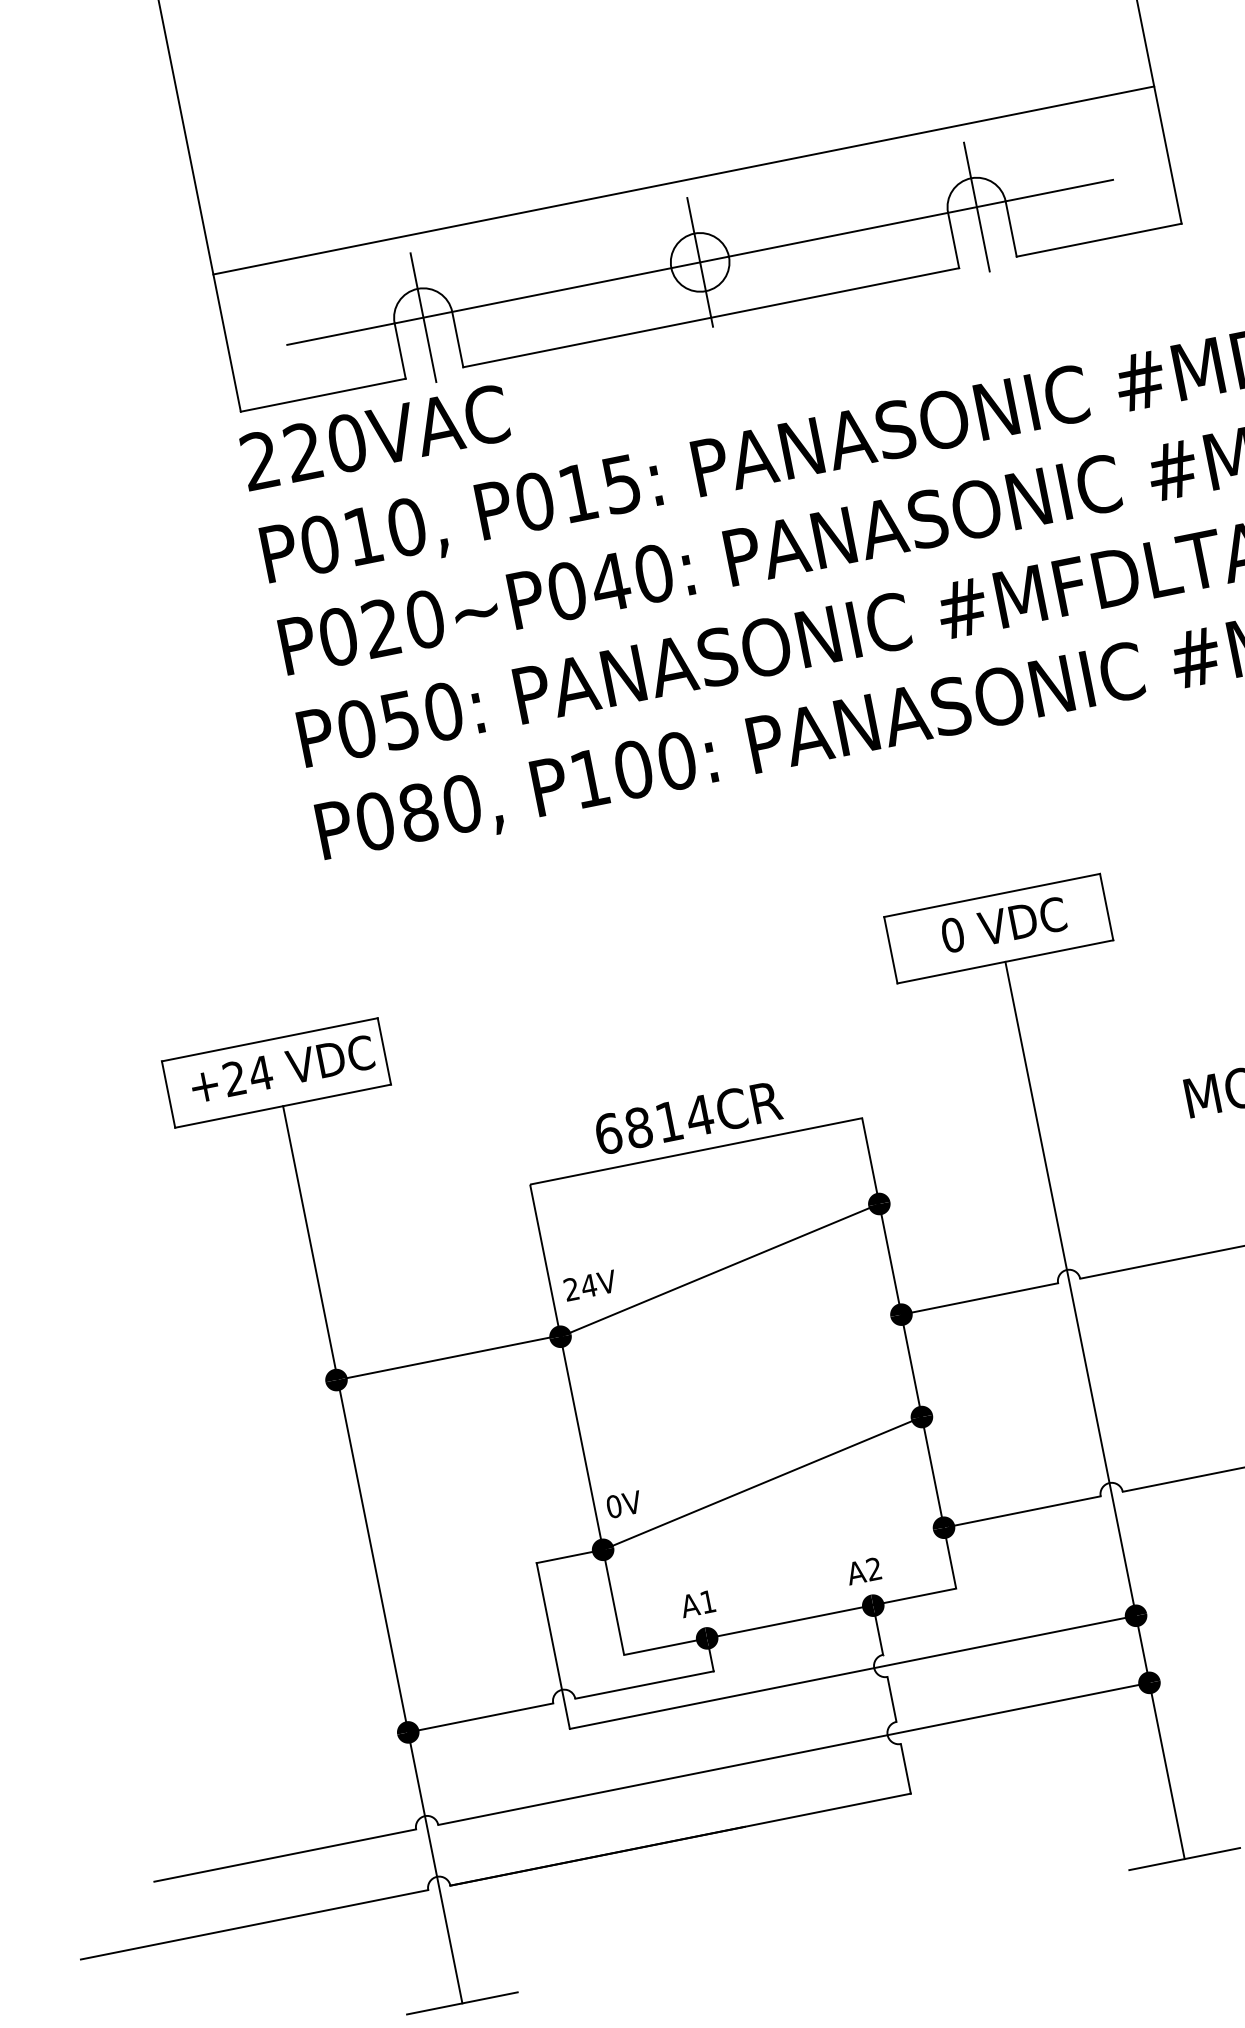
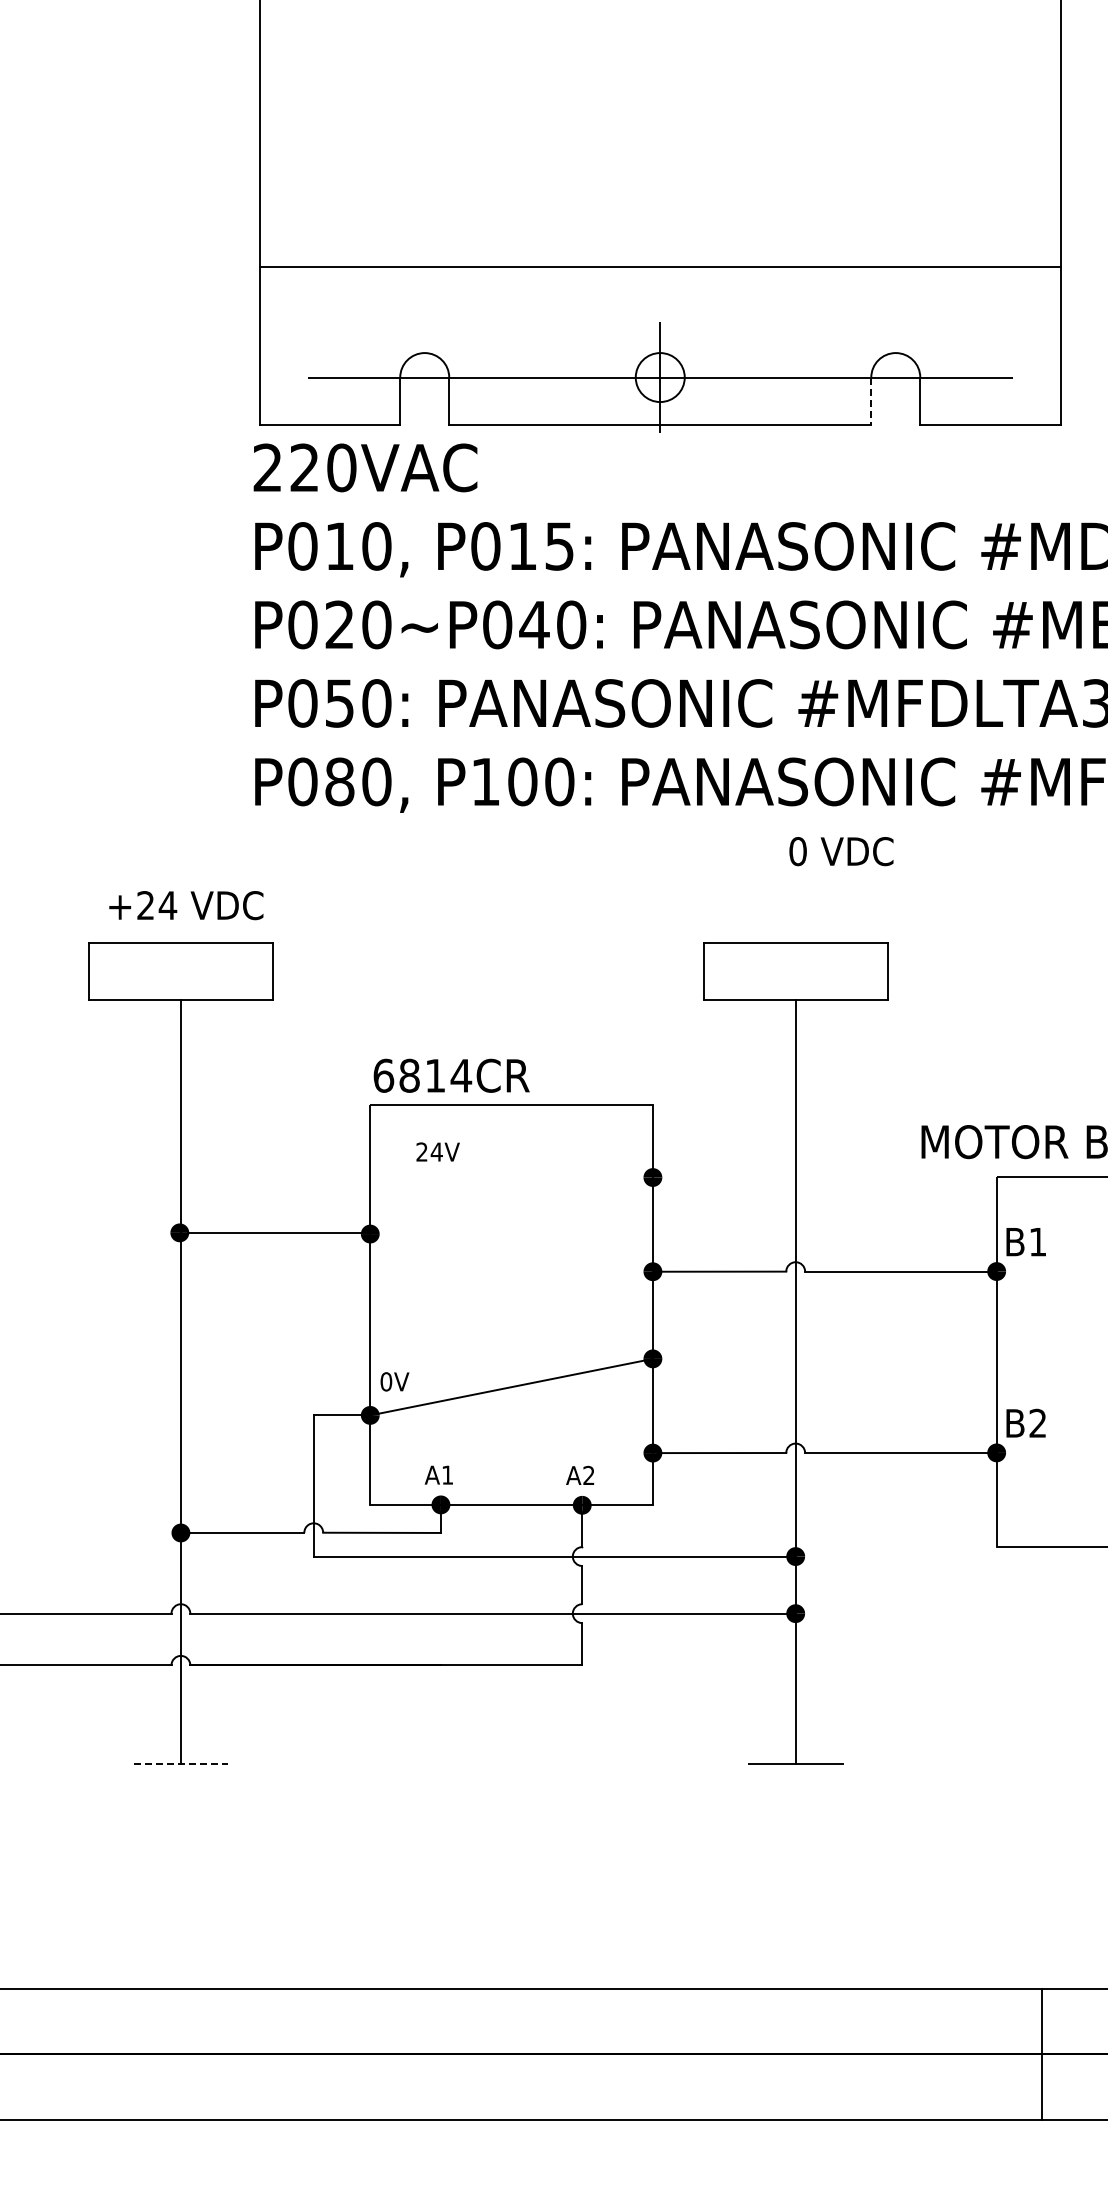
line: (682, 180) -> (659, 266), moved
line: (976, 207) -> (895, 377), removed
line: (953, 240) -> (871, 401), solid -> dashed
line: (423, 317) -> (424, 377), removed
text: (1003, 924) -> (841, 851), moved
text: (282, 1069) -> (186, 905), moved
text: (688, 1117) -> (451, 1075), moved
line: (719, 1270) -> (511, 1205), removed
text: (589, 1285) -> (437, 1151), moved
line: (463, 2003) -> (181, 1763), solid -> dashed

